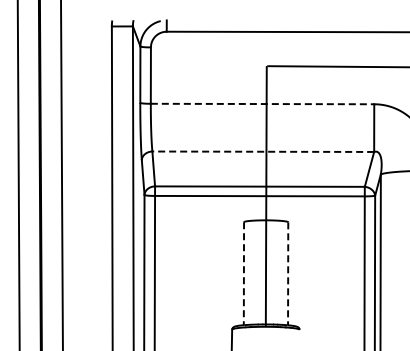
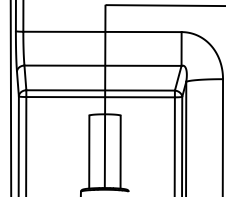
line: (262, 104) -> (102, 32), dashed -> solid
line: (263, 151) -> (103, 65), dashed -> solid
line: (243, 274) -> (88, 152), dashed -> solid
line: (288, 274) -> (120, 152), dashed -> solid

